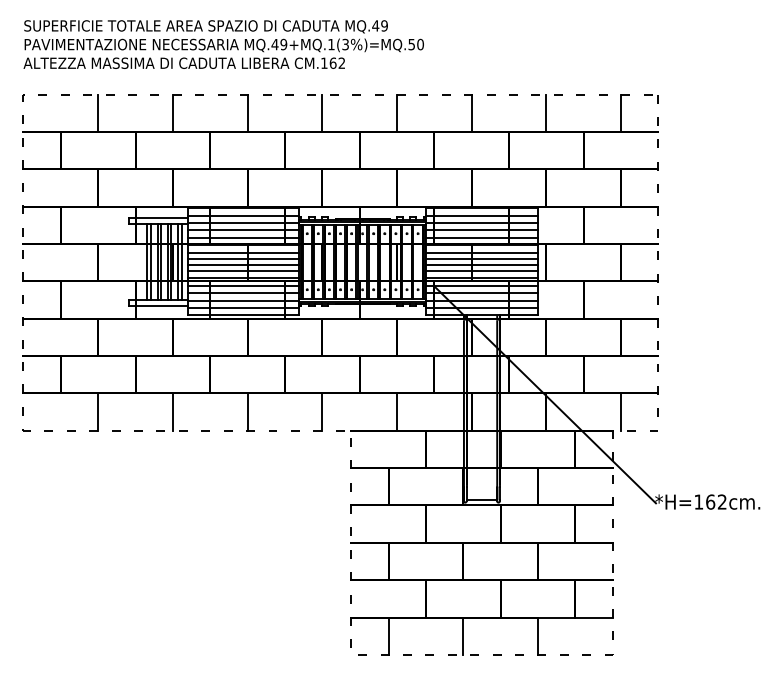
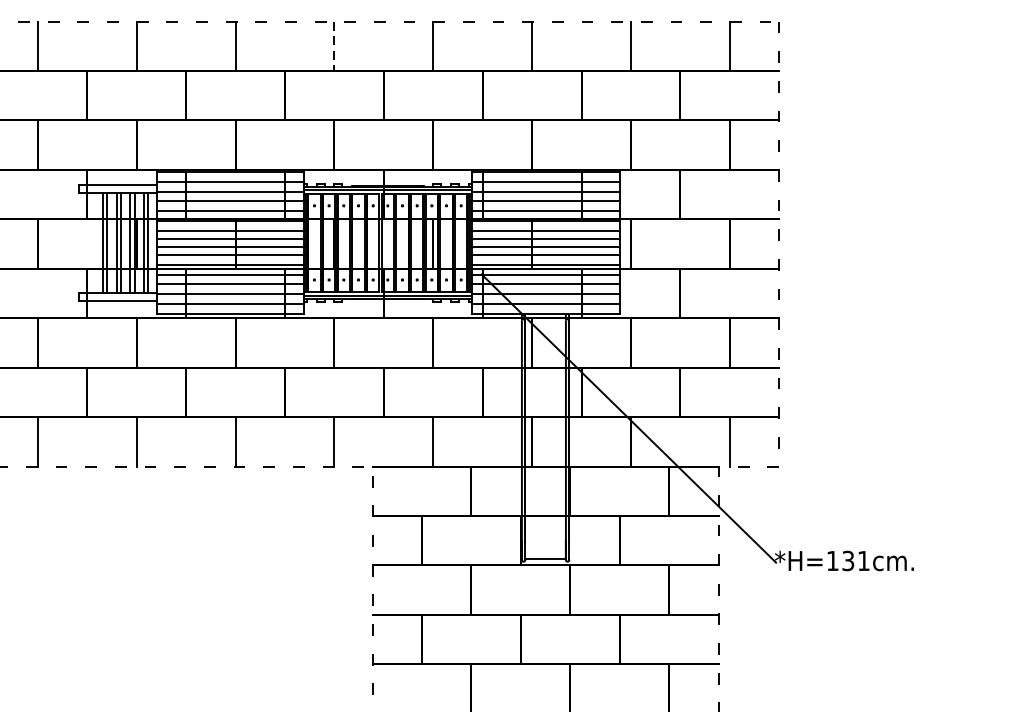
line: (322, 113) -> (334, 46), solid -> dashed
text: (716, 501) -> (856, 560), *H=162cm. -> *H=131cm.

